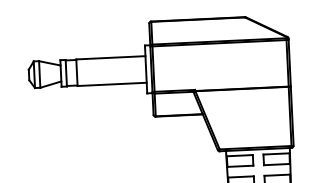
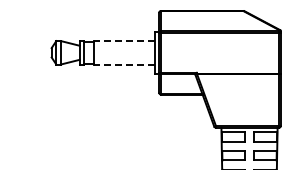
line: (110, 58) -> (123, 41), solid -> dashed
line: (111, 84) -> (123, 64), solid -> dashed

